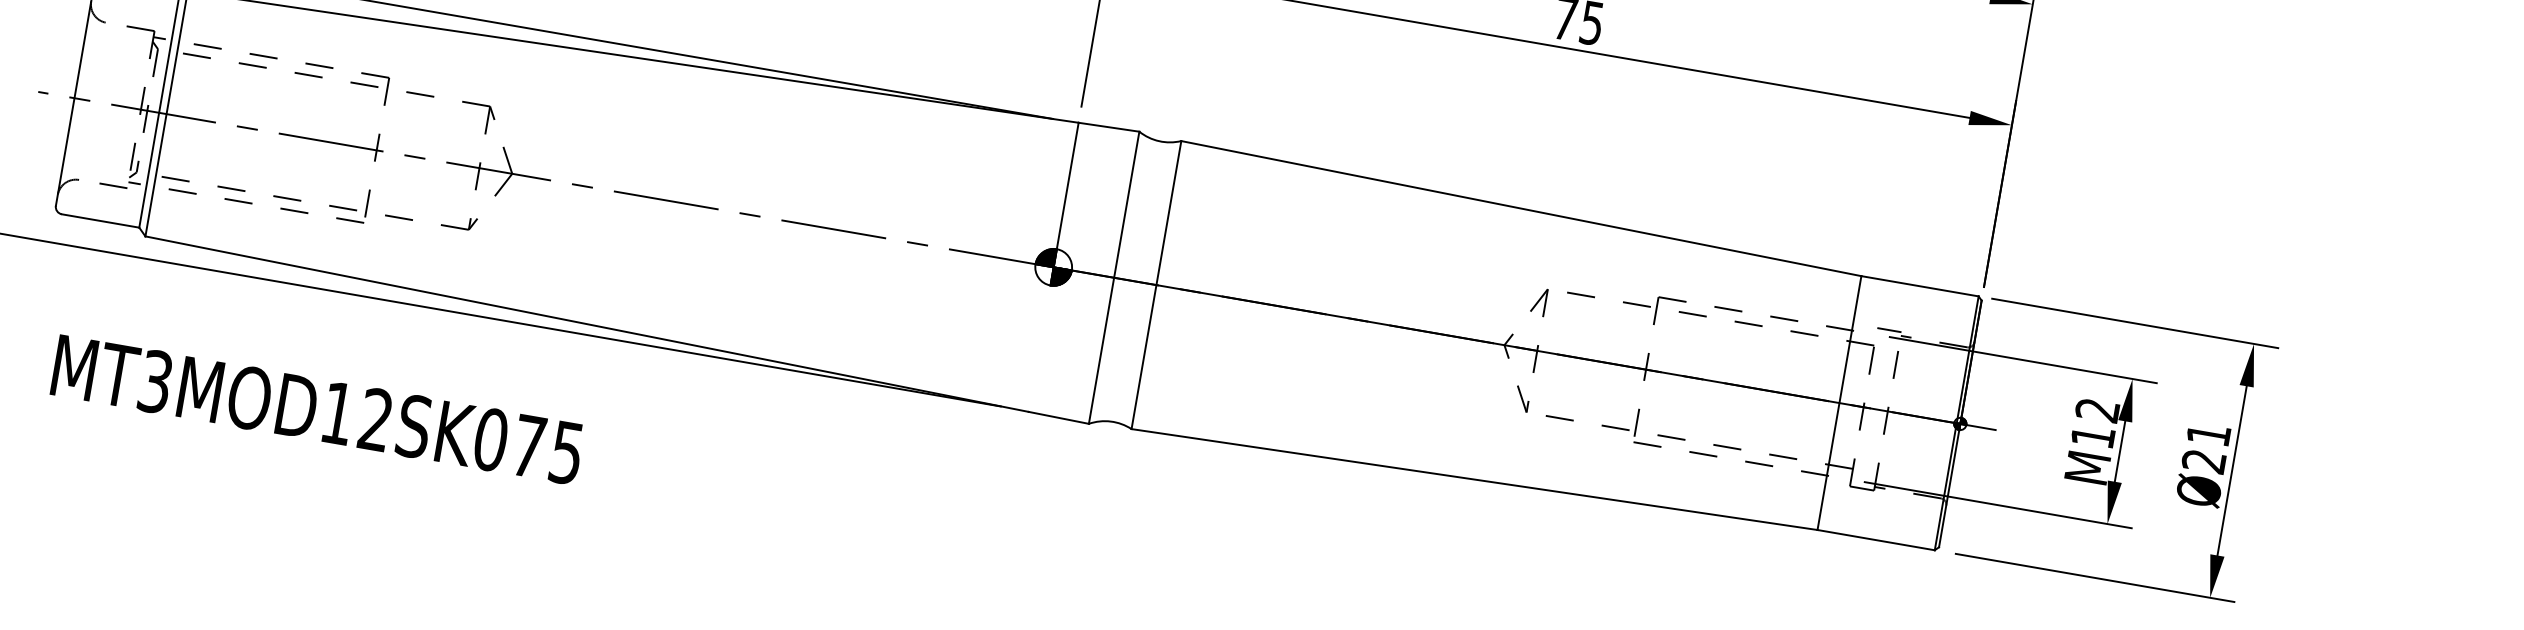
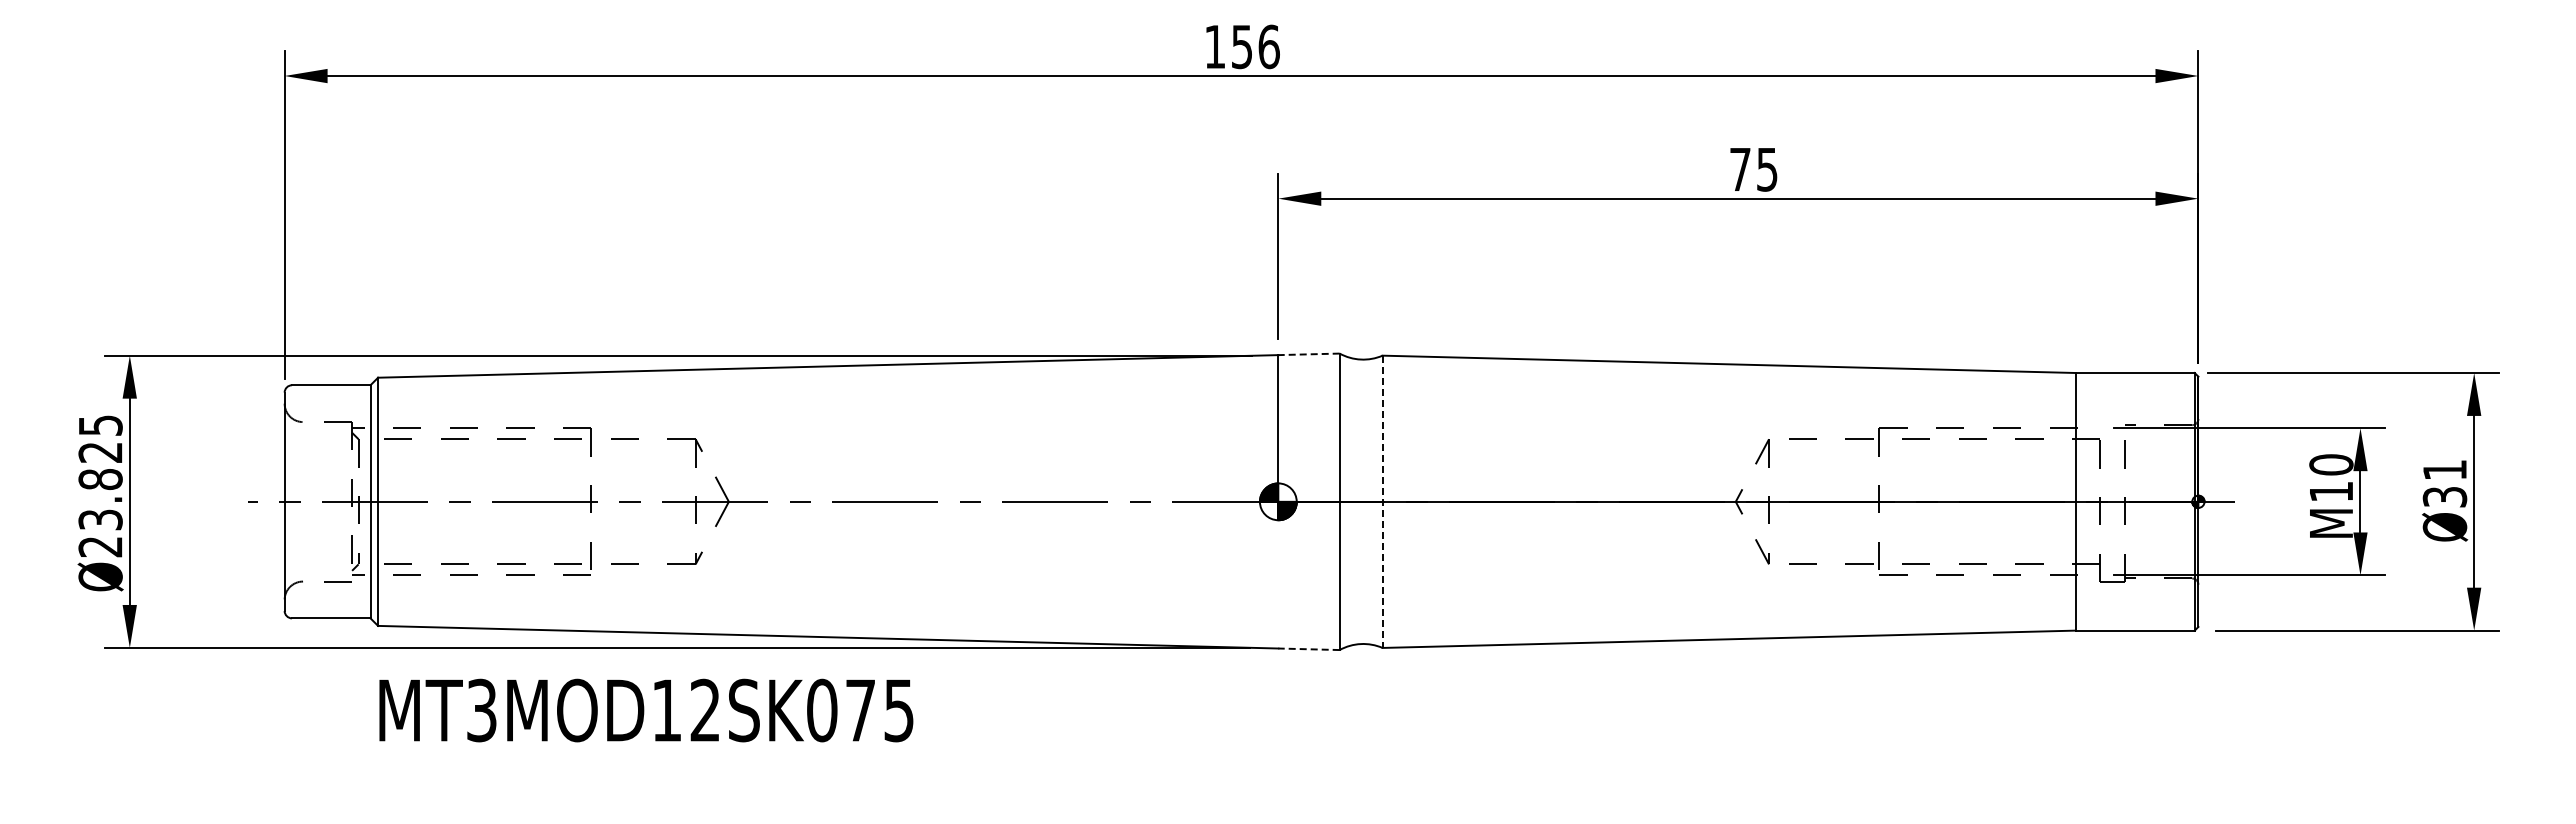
line: (1109, 127) -> (1309, 354), solid -> dashed
line: (1156, 285) -> (1382, 502), solid -> dashed
line: (1889, 330) -> (2112, 421), removed
text: (317, 409) -> (646, 710), moved
text: (2097, 409) -> (2331, 464), M12 -> M10
line: (1059, 418) -> (1309, 649), solid -> dashed
text: (2204, 461) -> (2445, 497), Ø21 -> Ø31

